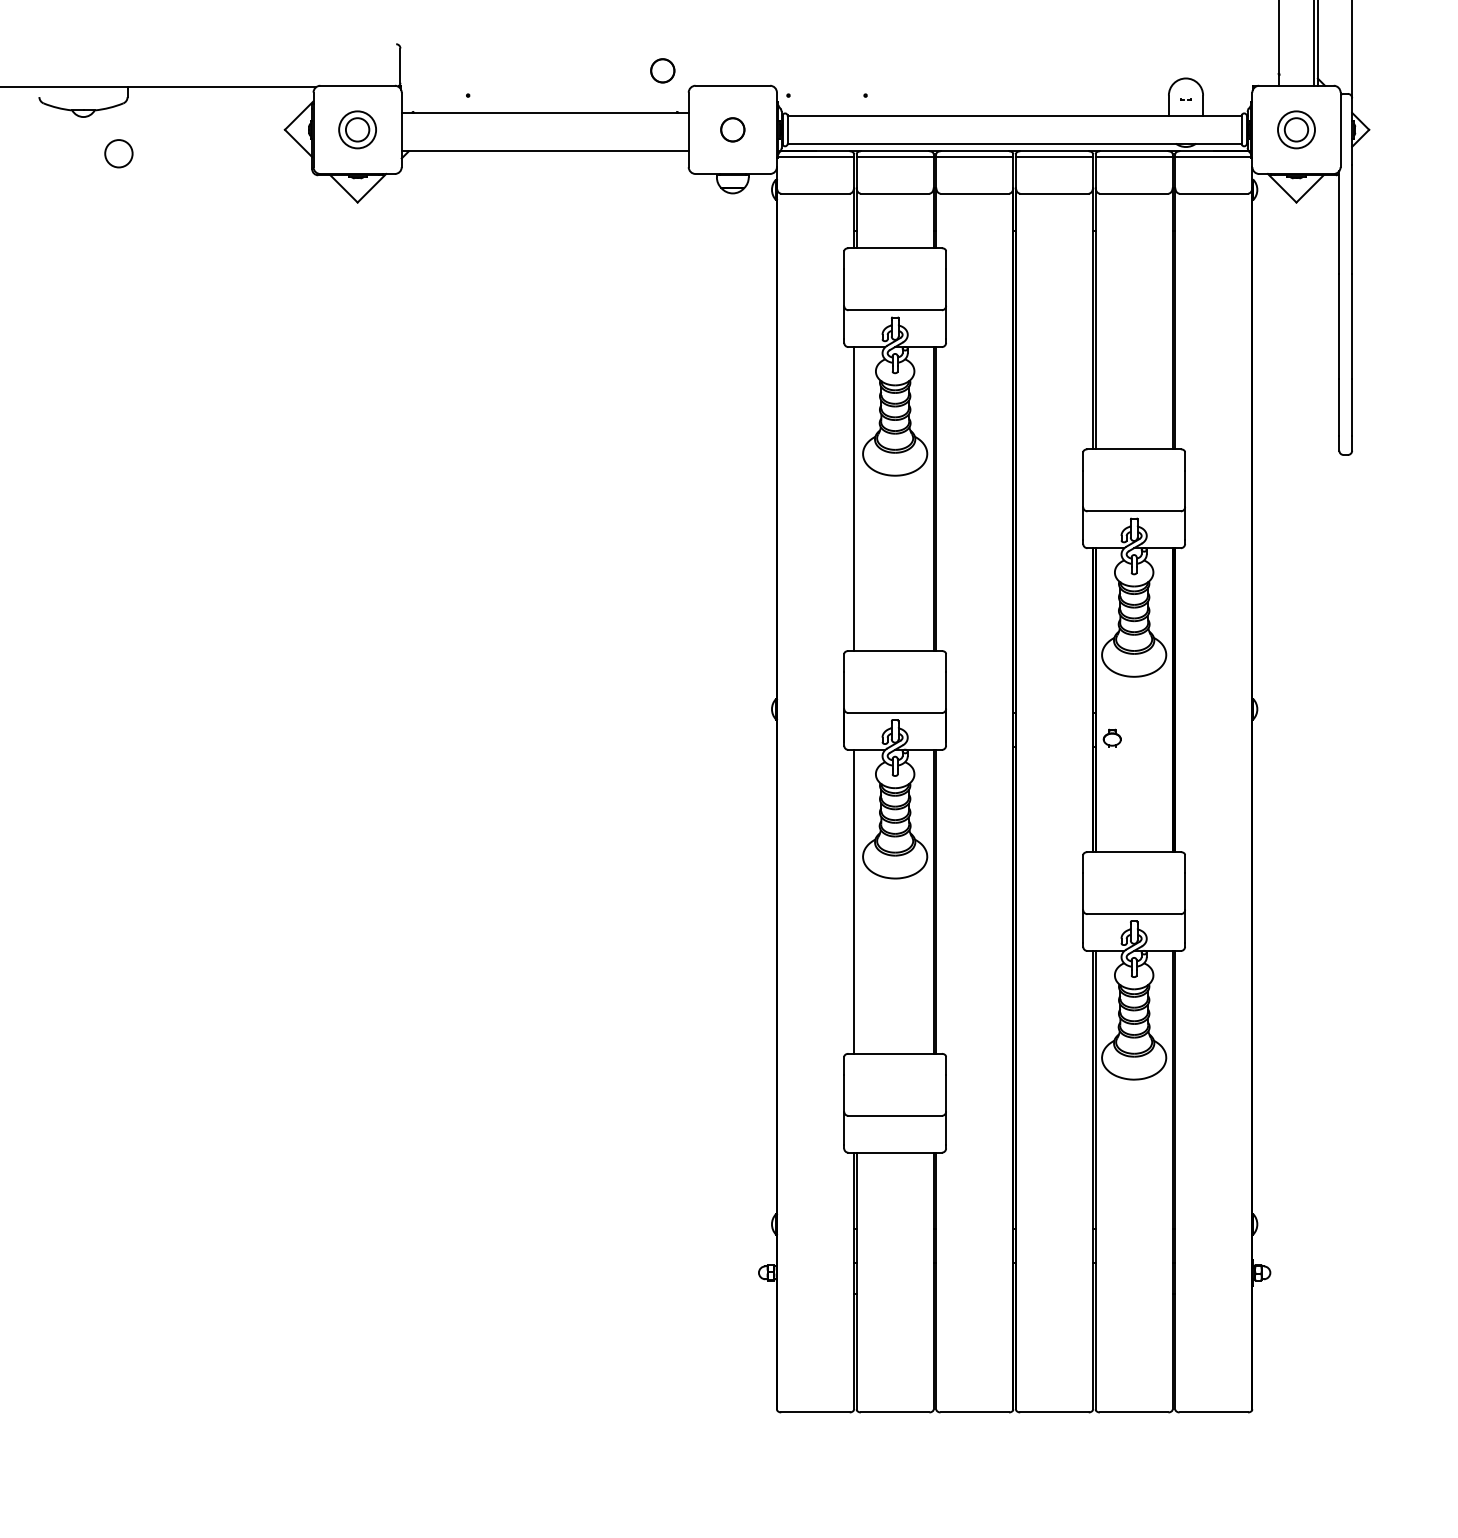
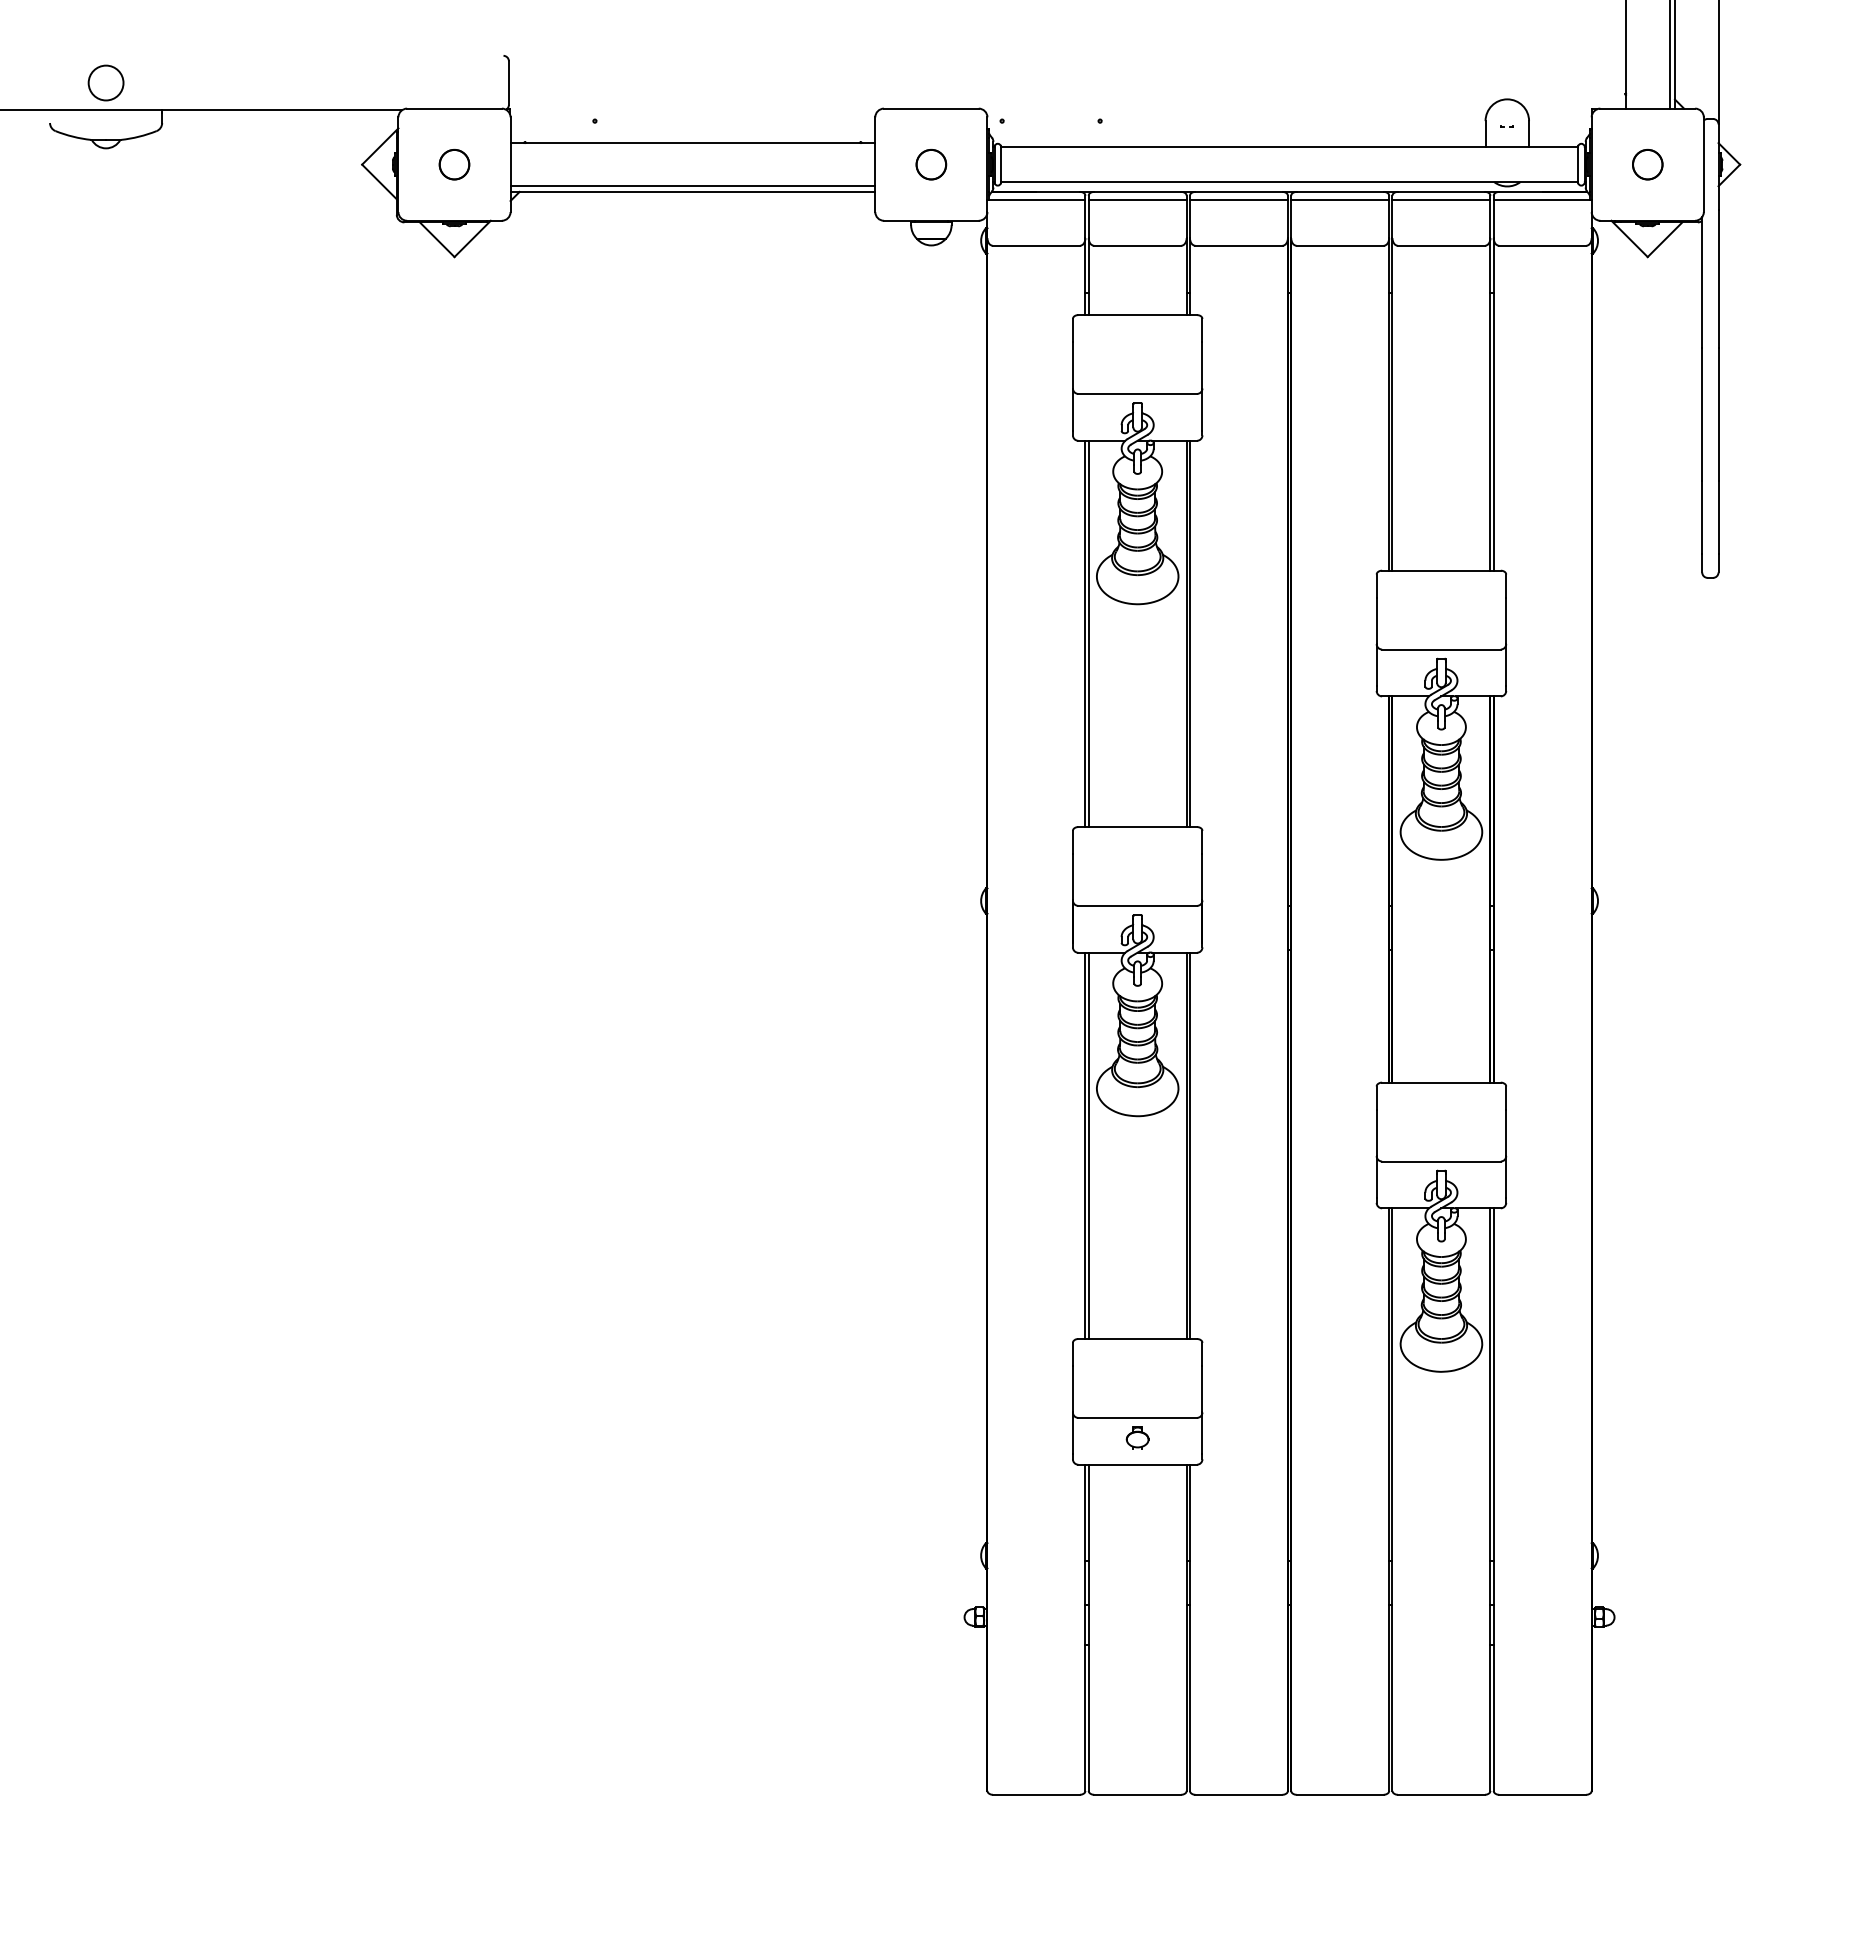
part: (662, 70) -> (842, 89), removed
circle: (357, 129) -> (454, 164), size x0.62
circle: (1296, 129) -> (1647, 164), size x0.62
line: (544, 147) -> (692, 186), added
circle: (118, 153) -> (105, 82), moved
line: (856, 498) -> (1088, 633), added
part: (1112, 737) -> (1137, 1437), moved
line: (856, 901) -> (1088, 1145), added

